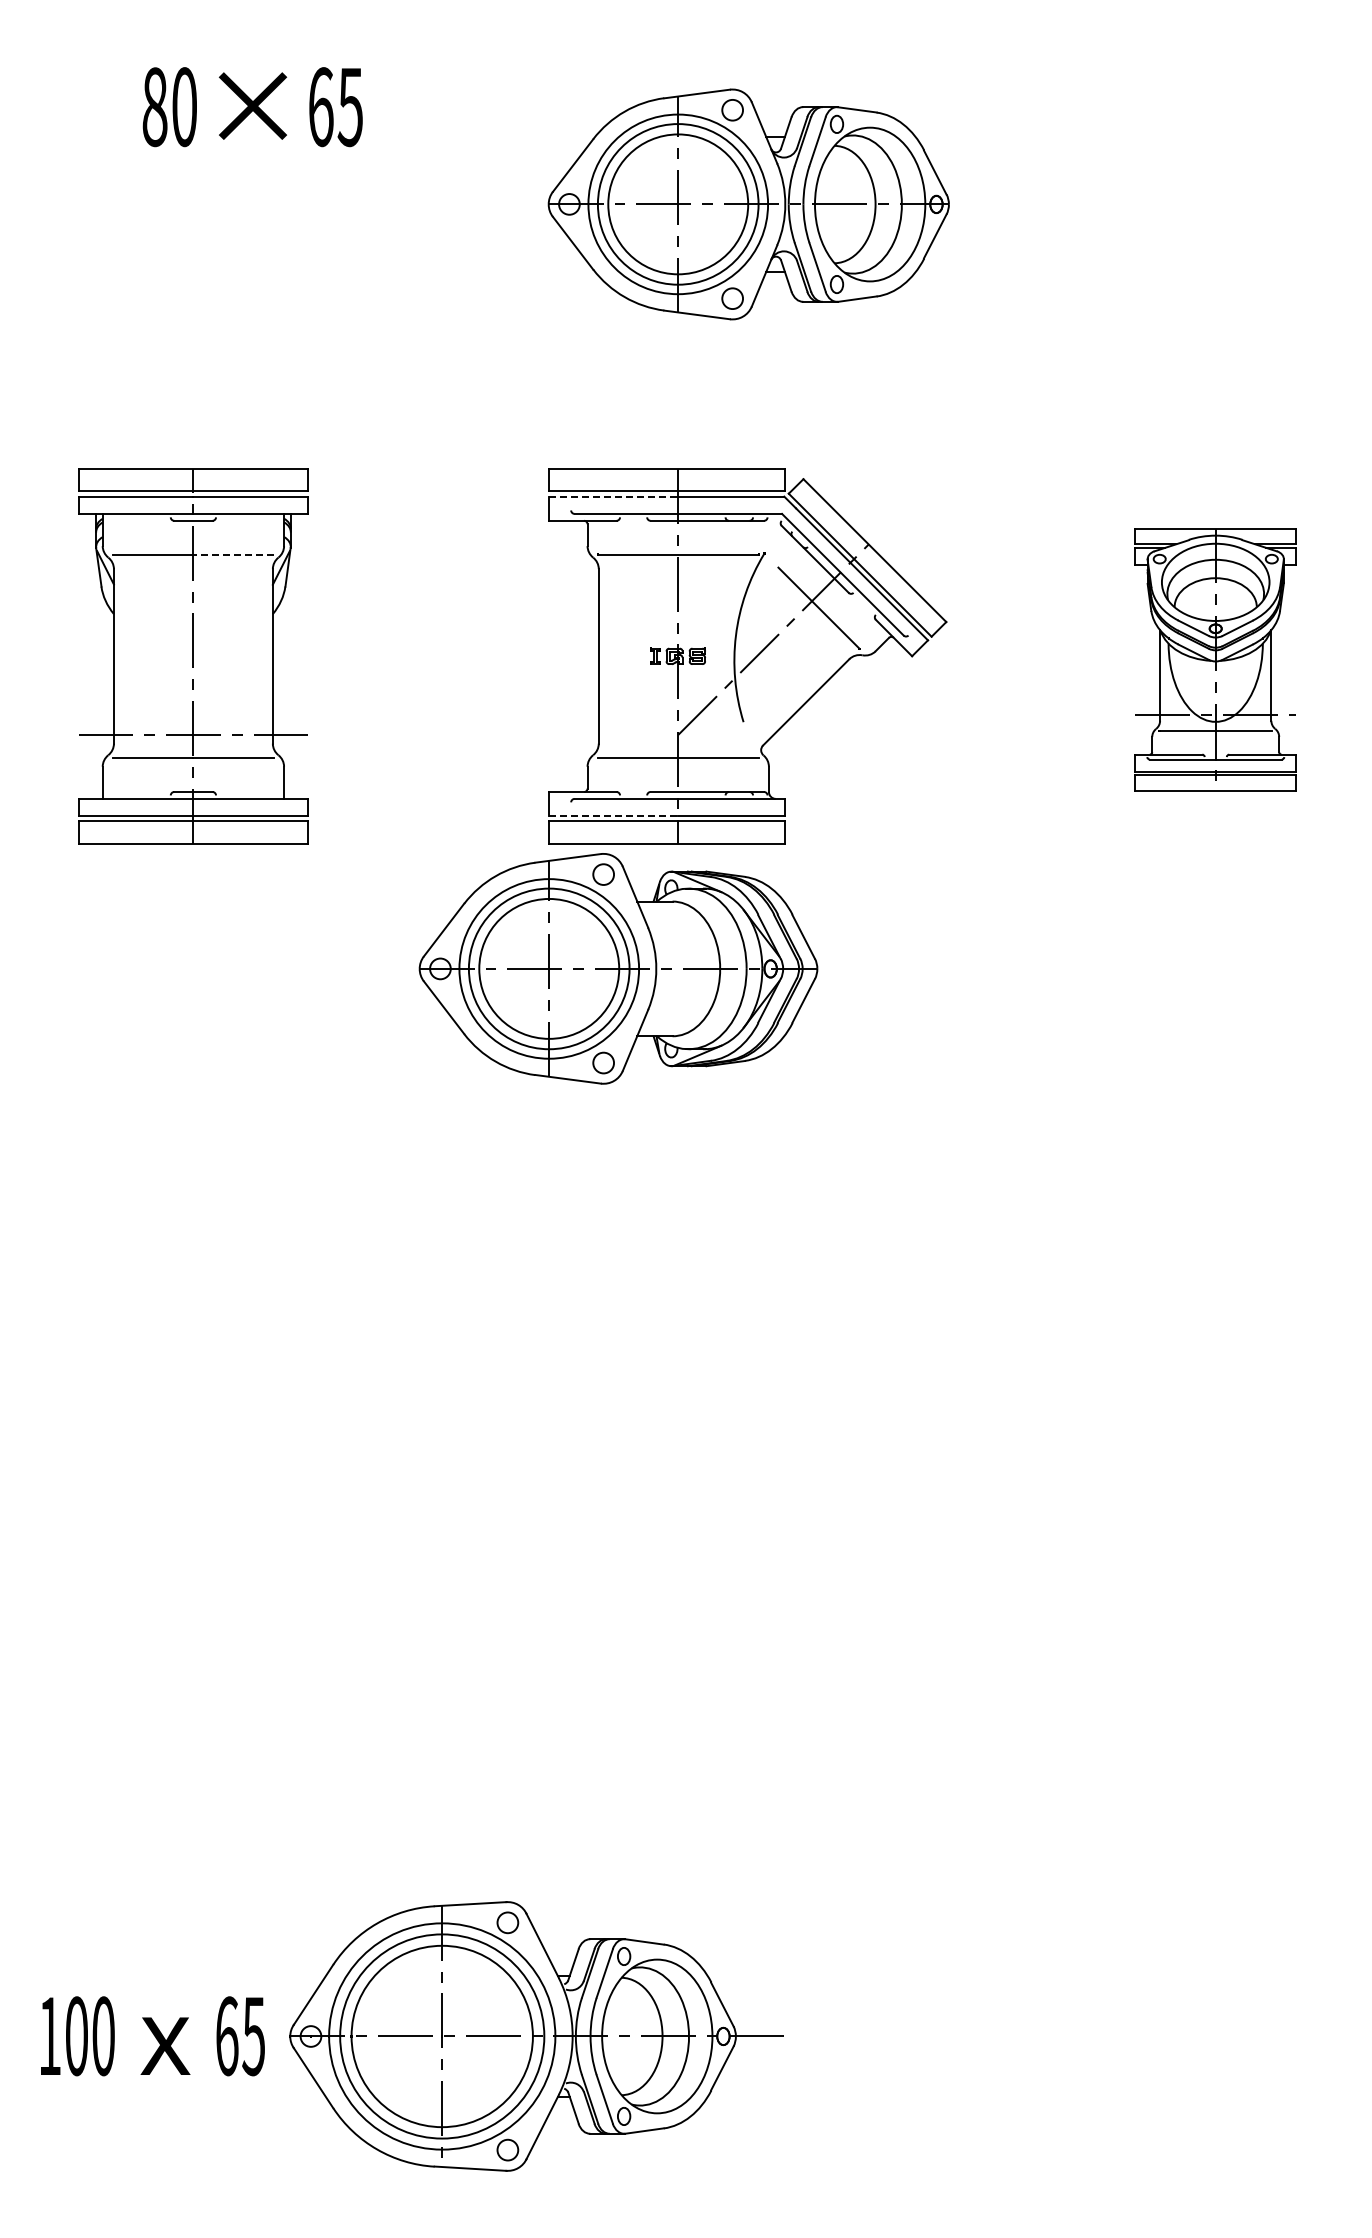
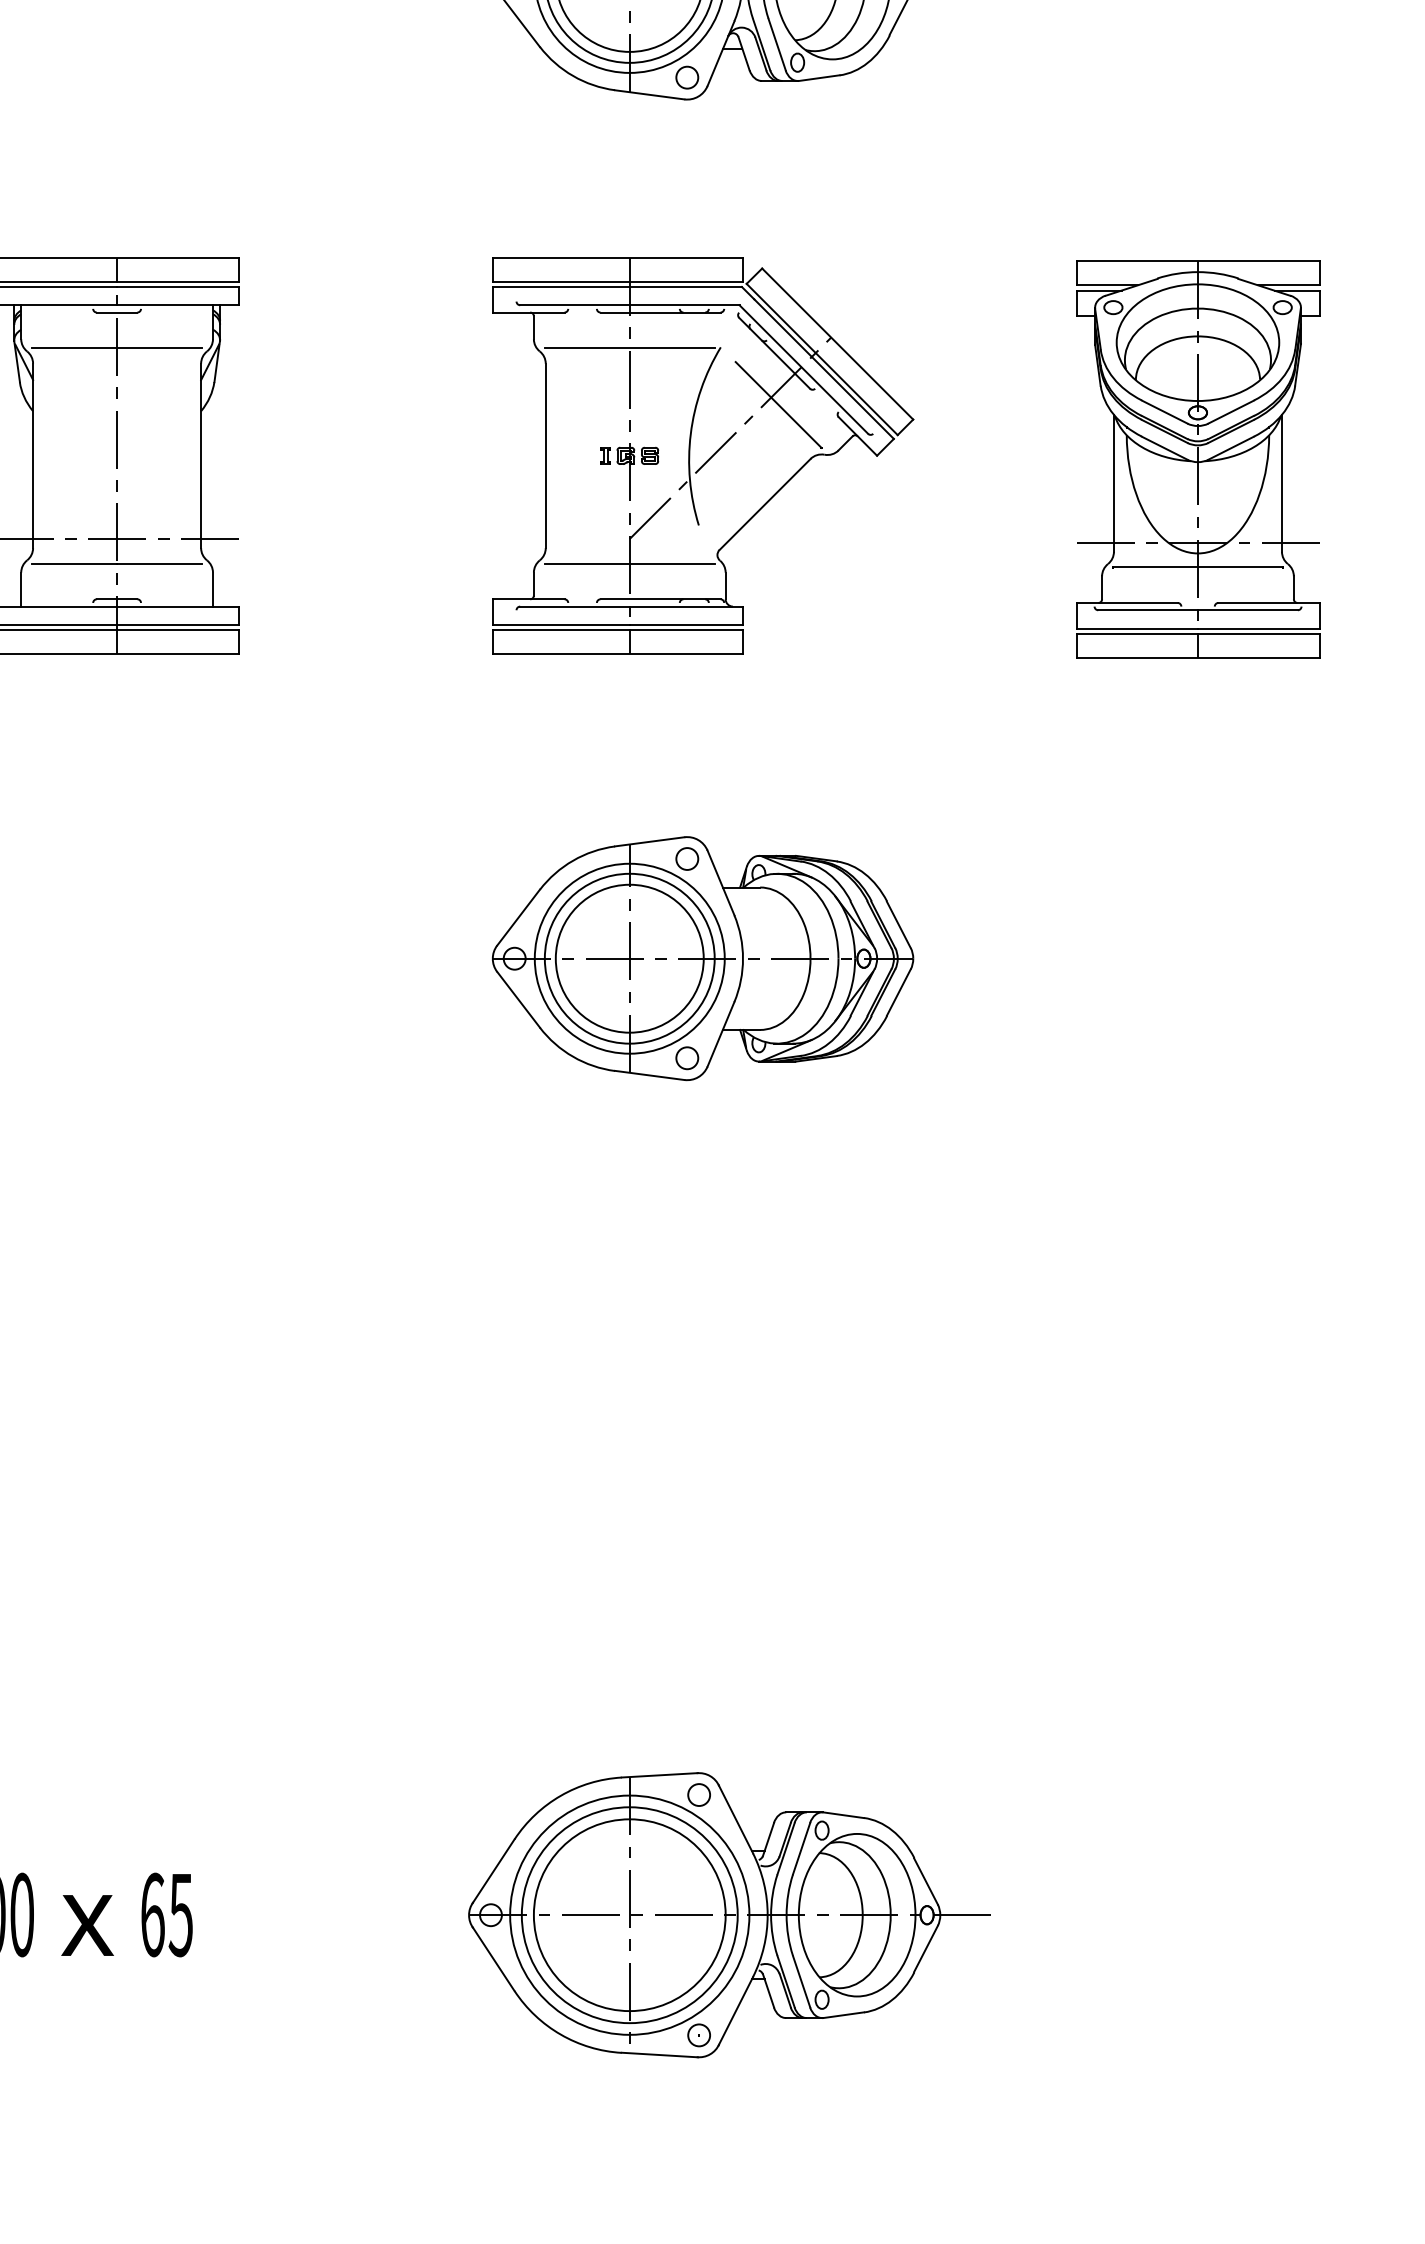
line: (613, 496) -> (561, 286), dashed -> solid
line: (233, 554) -> (159, 348), dashed -> solid
part: (1215, 659) -> (1197, 459), size x1.43
line: (613, 816) -> (561, 625), dashed -> solid
part: (618, 968) -> (703, 958), moved
part: (536, 2036) -> (729, 1915), moved

